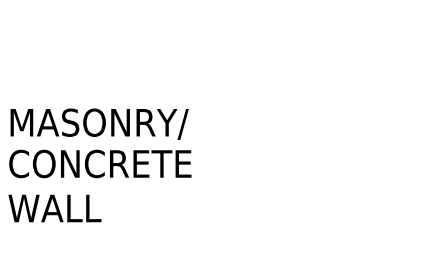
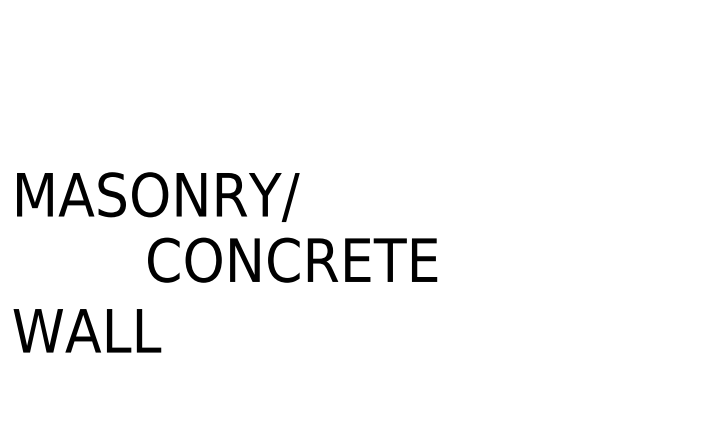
text: (100, 163) -> (292, 259), moved

